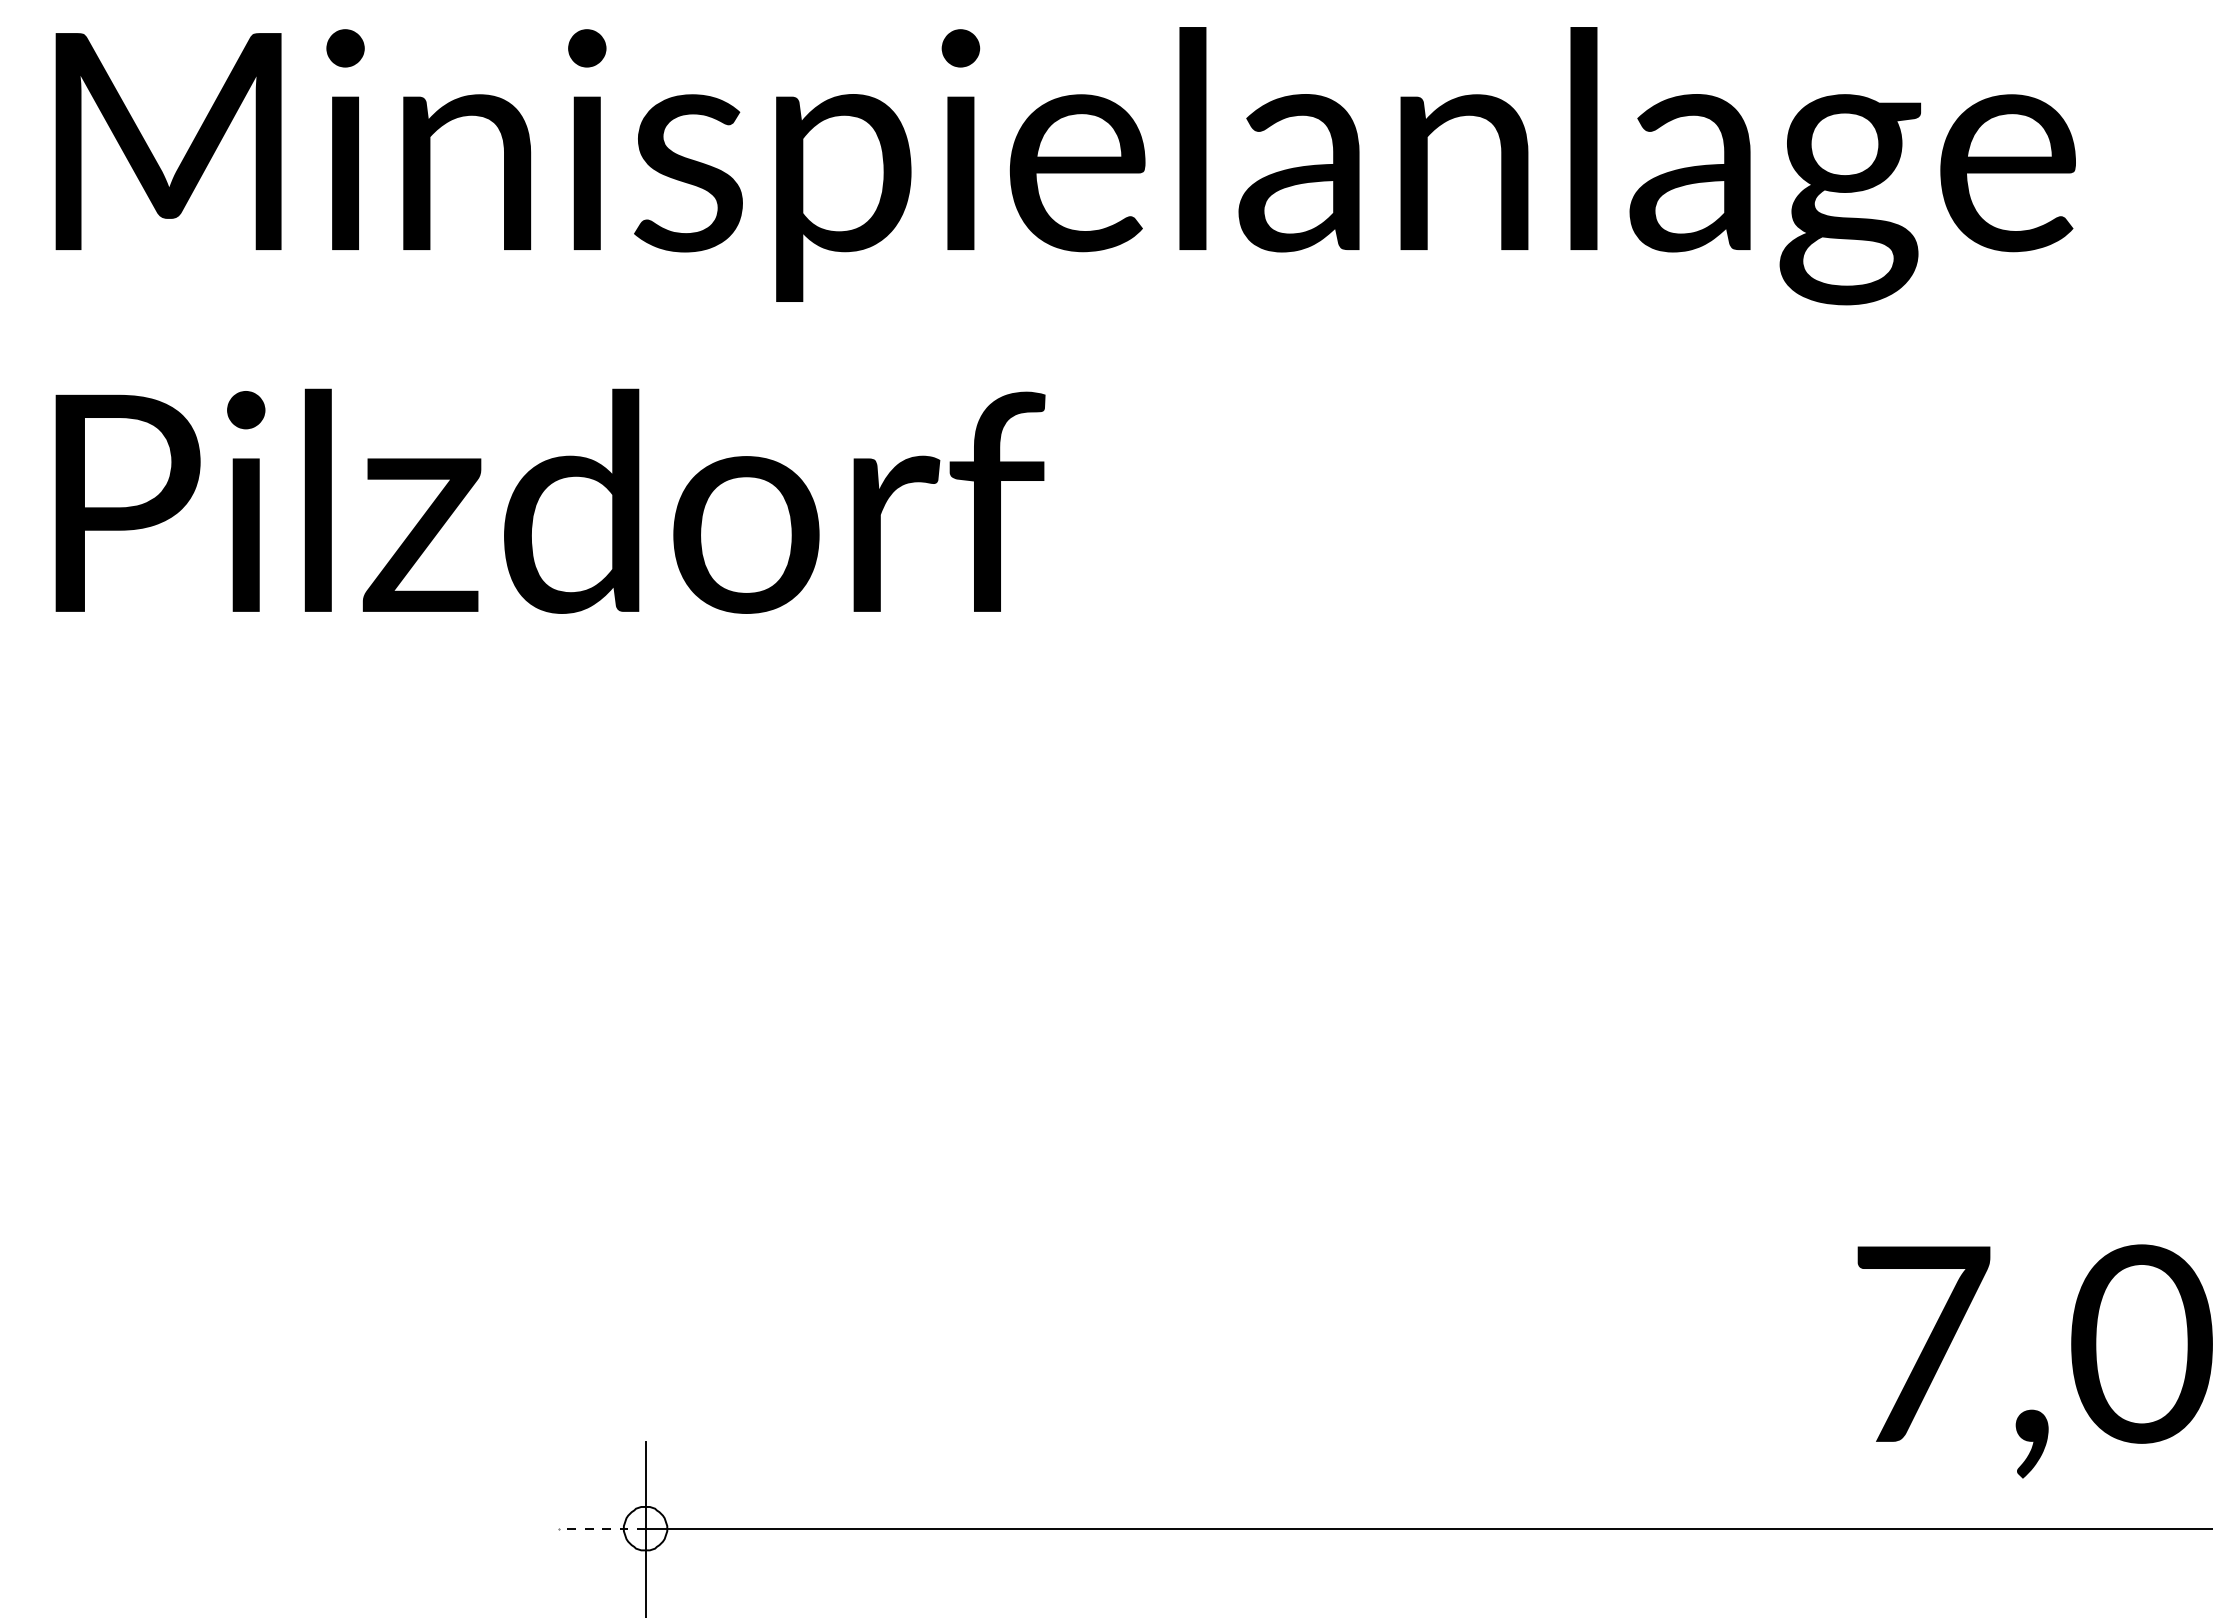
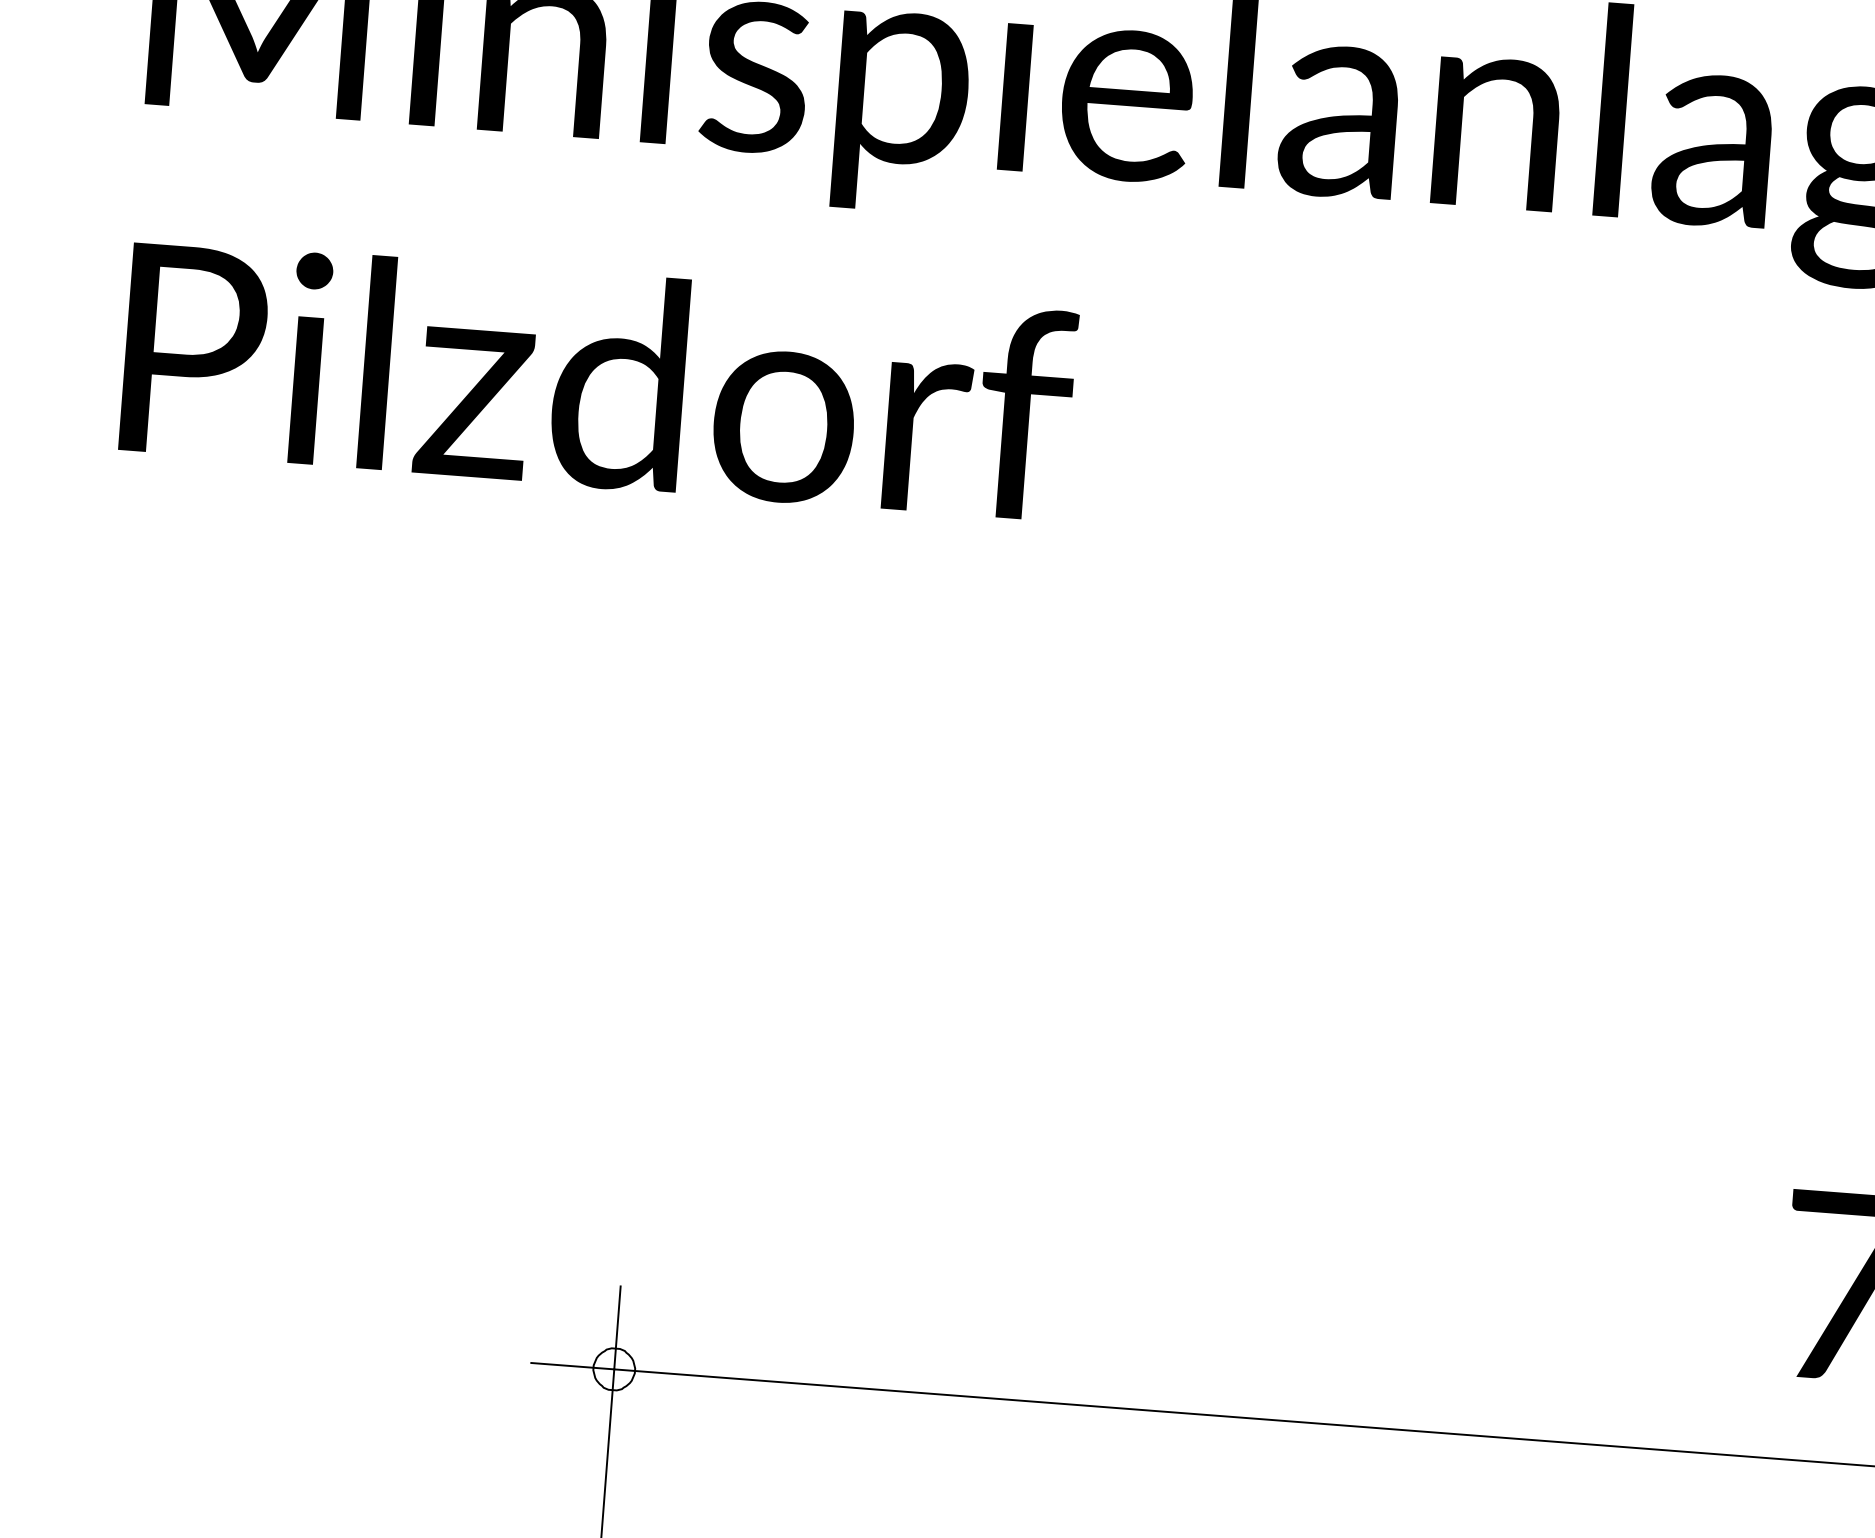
line: (601, 1528) -> (572, 1365), dashed -> solid

